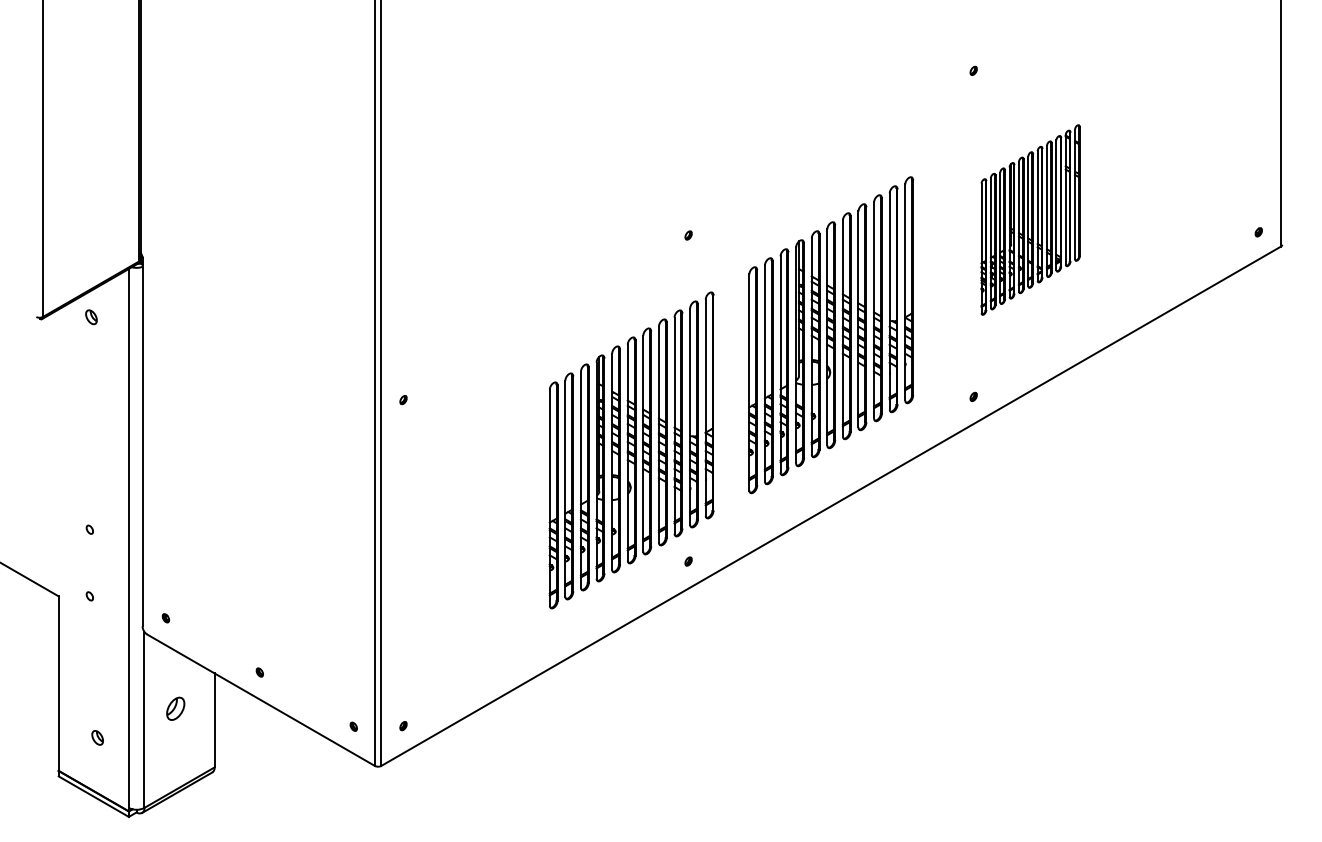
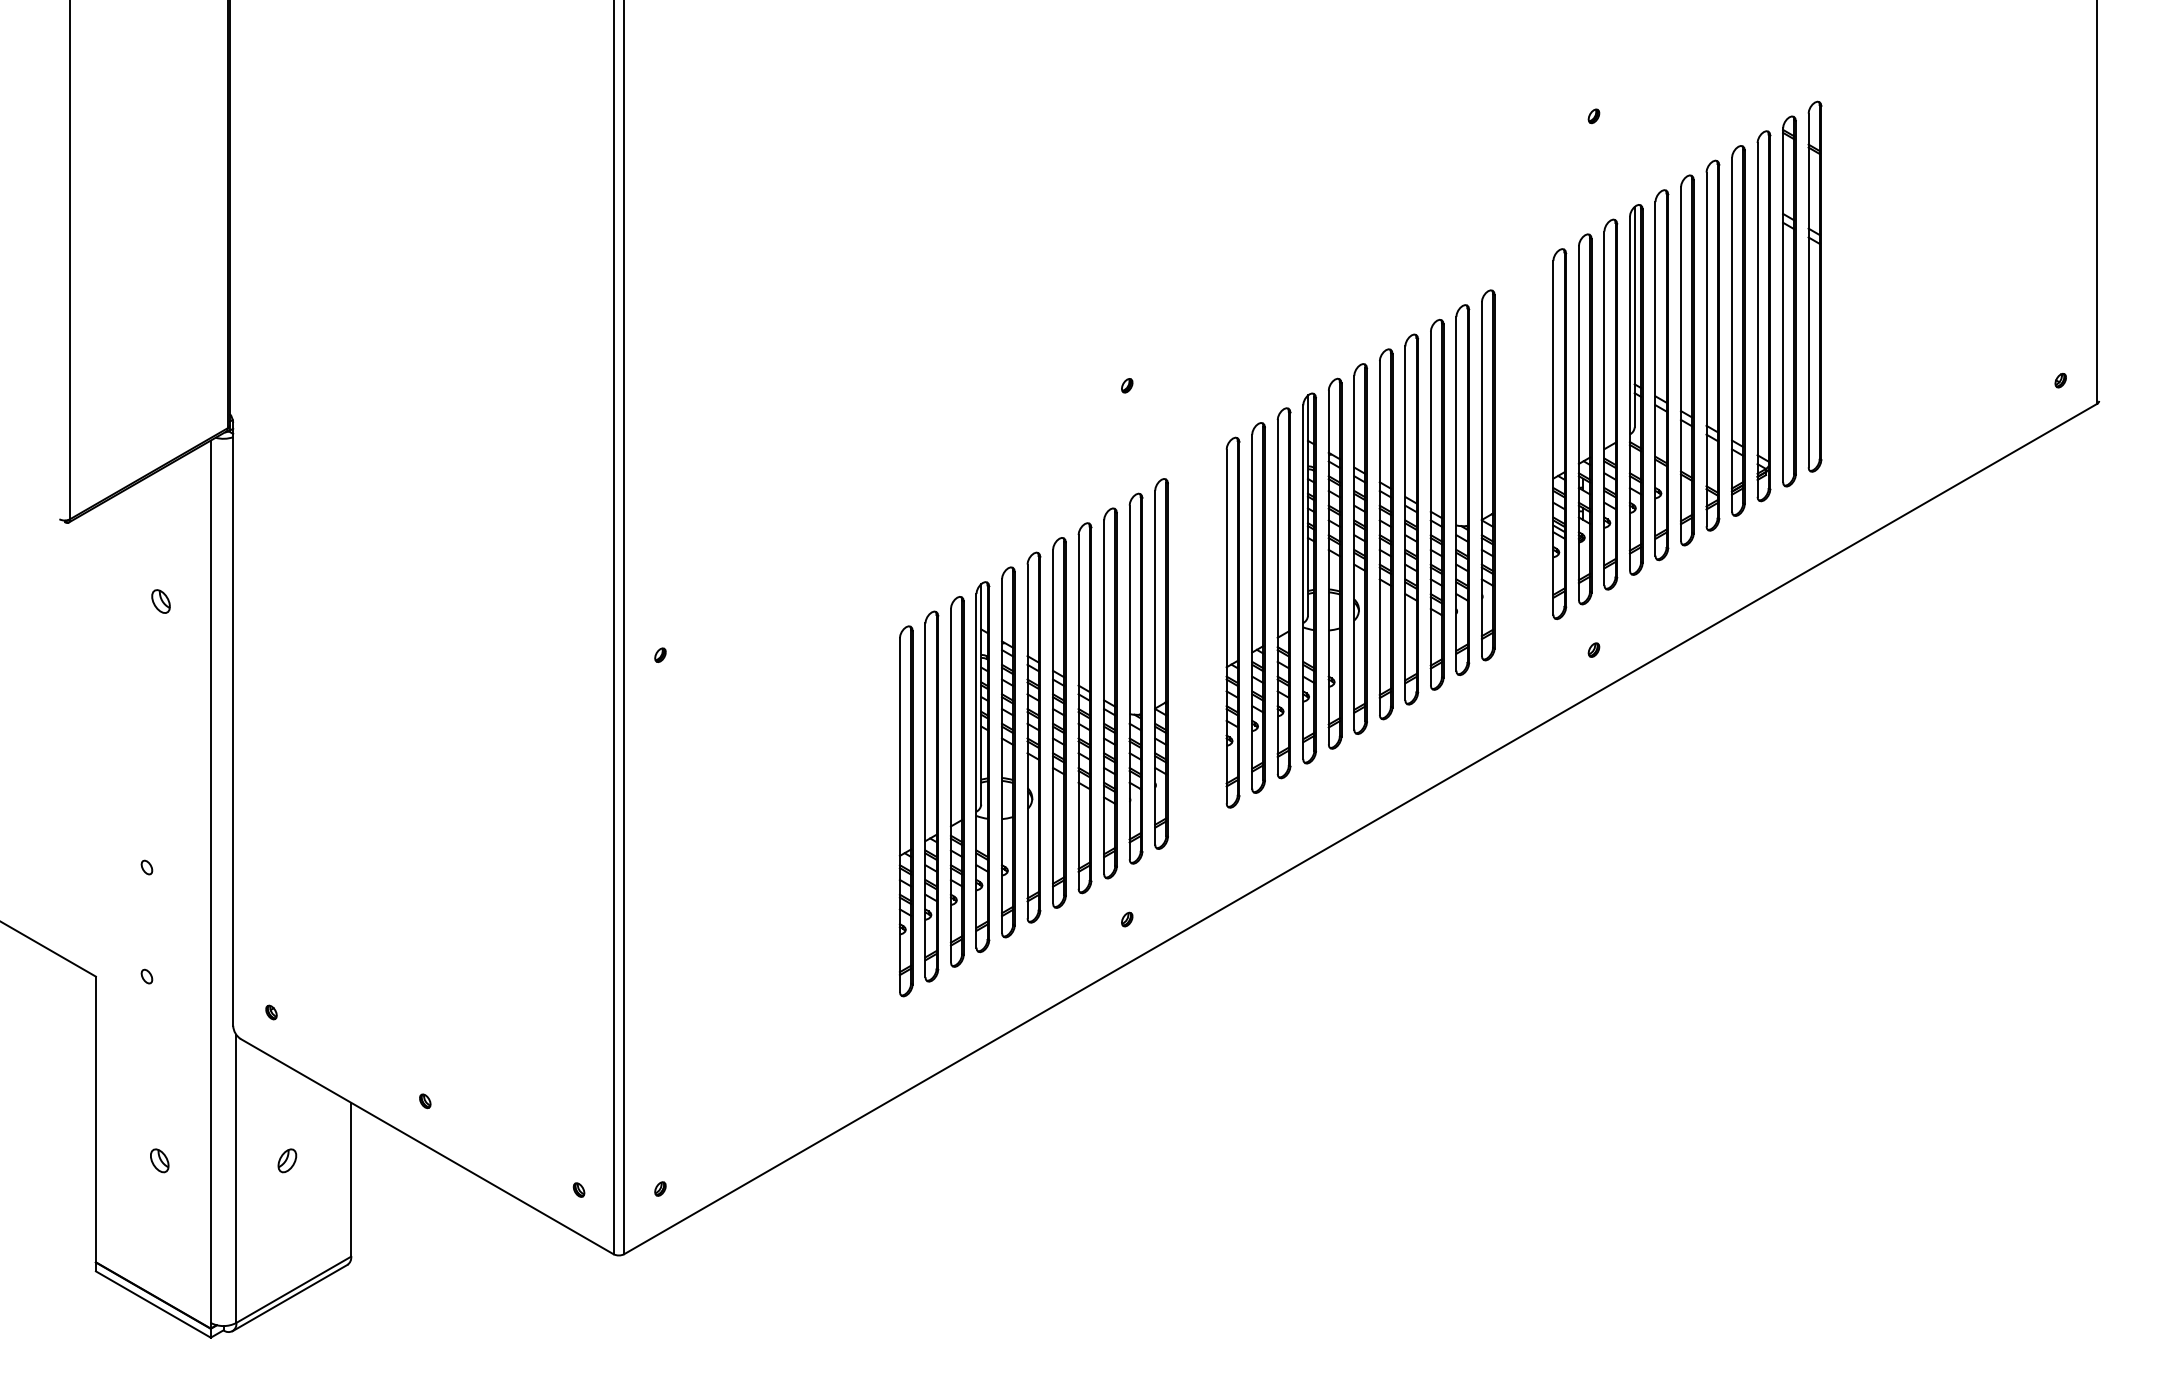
part: (1030, 219) -> (1686, 359), size x1.67
part: (91, 317) -> (161, 601), moved
part: (175, 708) -> (287, 1160), size x0.62
part: (97, 737) -> (159, 1160), moved

